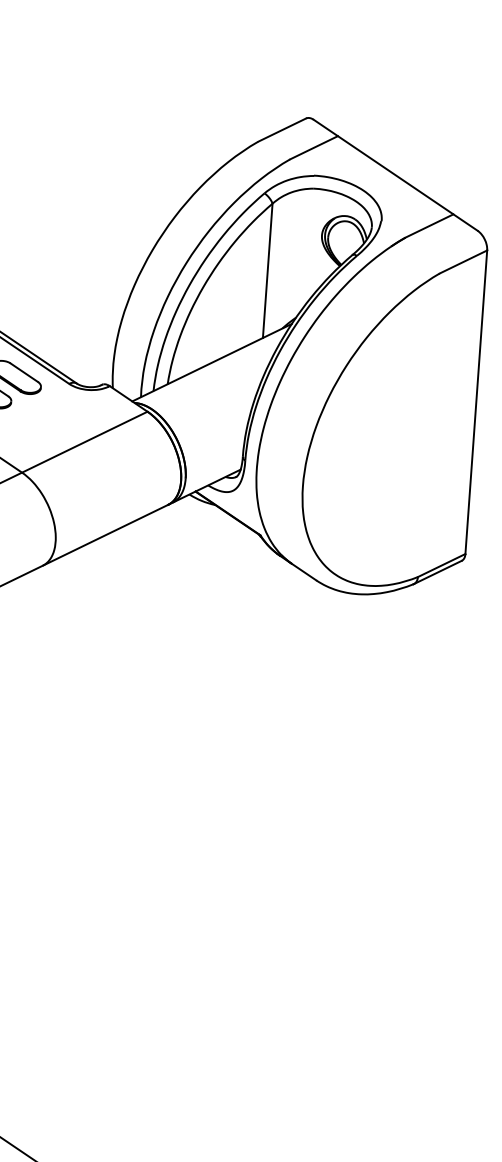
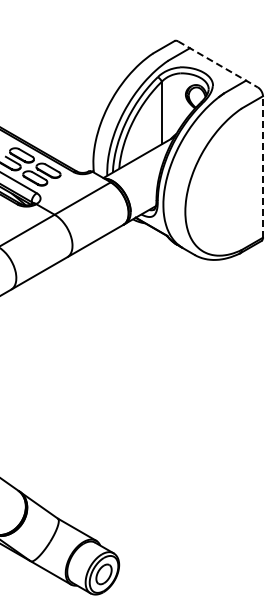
line: (396, 175) -> (218, 64), solid -> dashed
line: (475, 403) -> (262, 167), solid -> dashed

